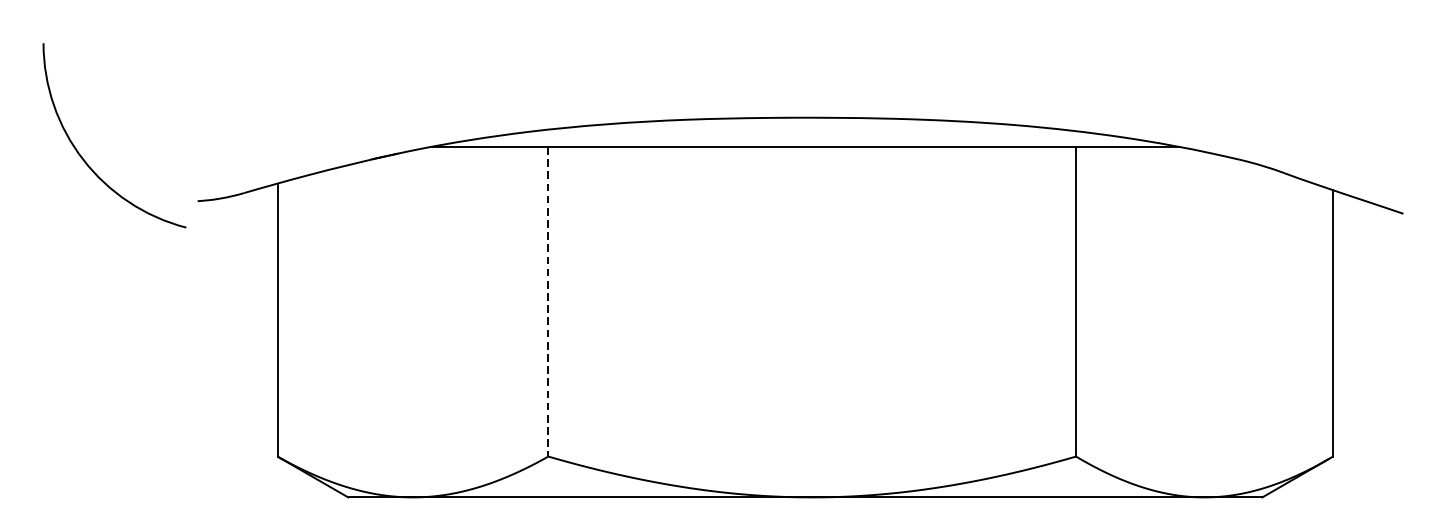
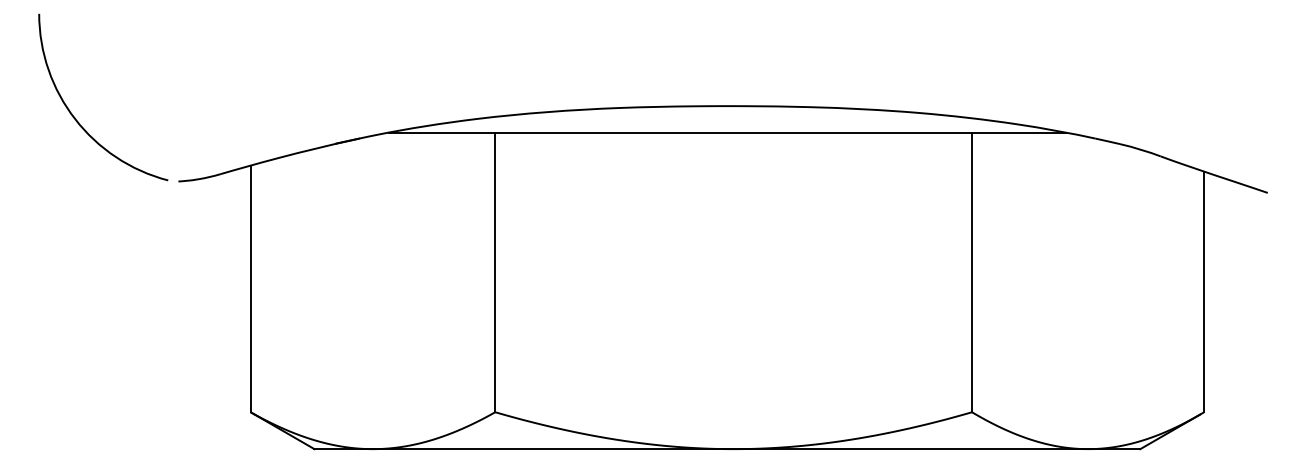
arc: (83, 157) -> (75, 117), moved
line: (548, 301) -> (495, 272), dashed -> solid

